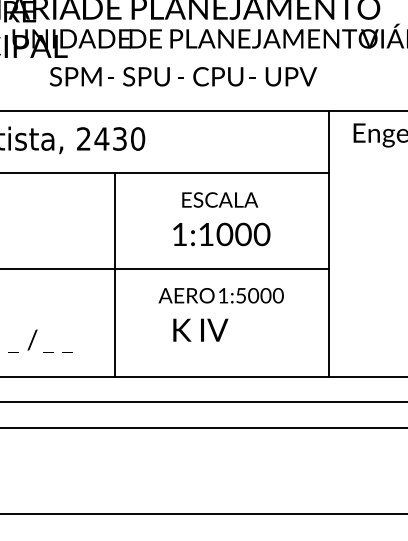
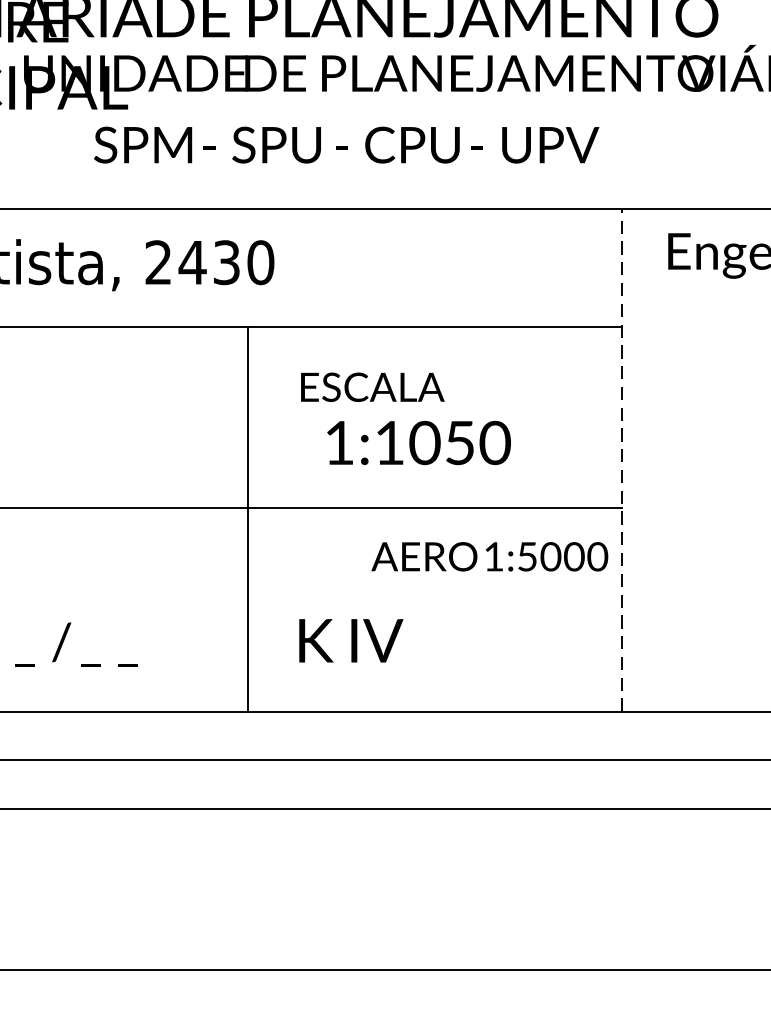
text: (220, 199) -> (373, 386), moved
text: (243, 234) -> (460, 443), 1:1000 -> 1:1050
line: (329, 243) -> (622, 460), solid -> dashed
line: (115, 274) -> (248, 518), moved
text: (220, 295) -> (488, 556), moved
text: (200, 329) -> (350, 639), moved

